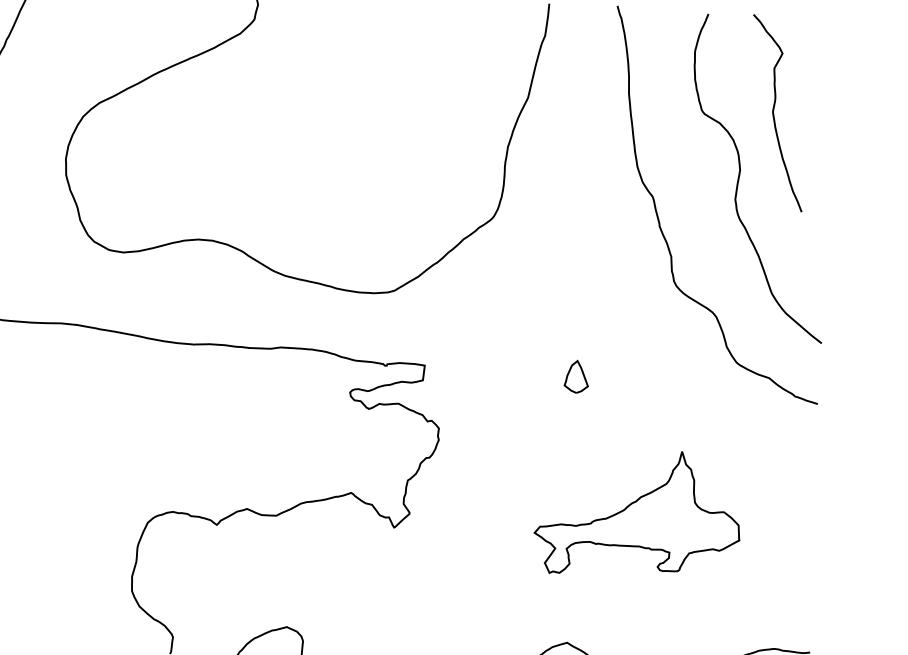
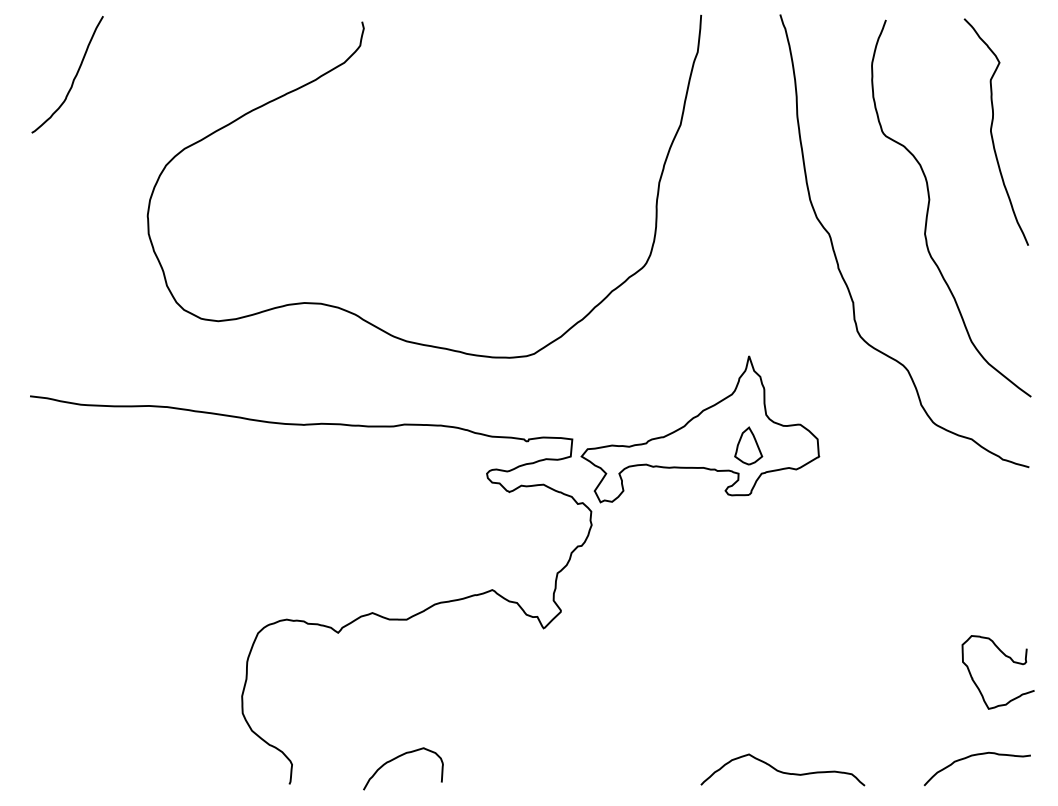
curve: (774, 113) -> (992, 132), moved
part: (637, 513) -> (700, 429), moved
curve: (792, 567) -> (1006, 657), added

